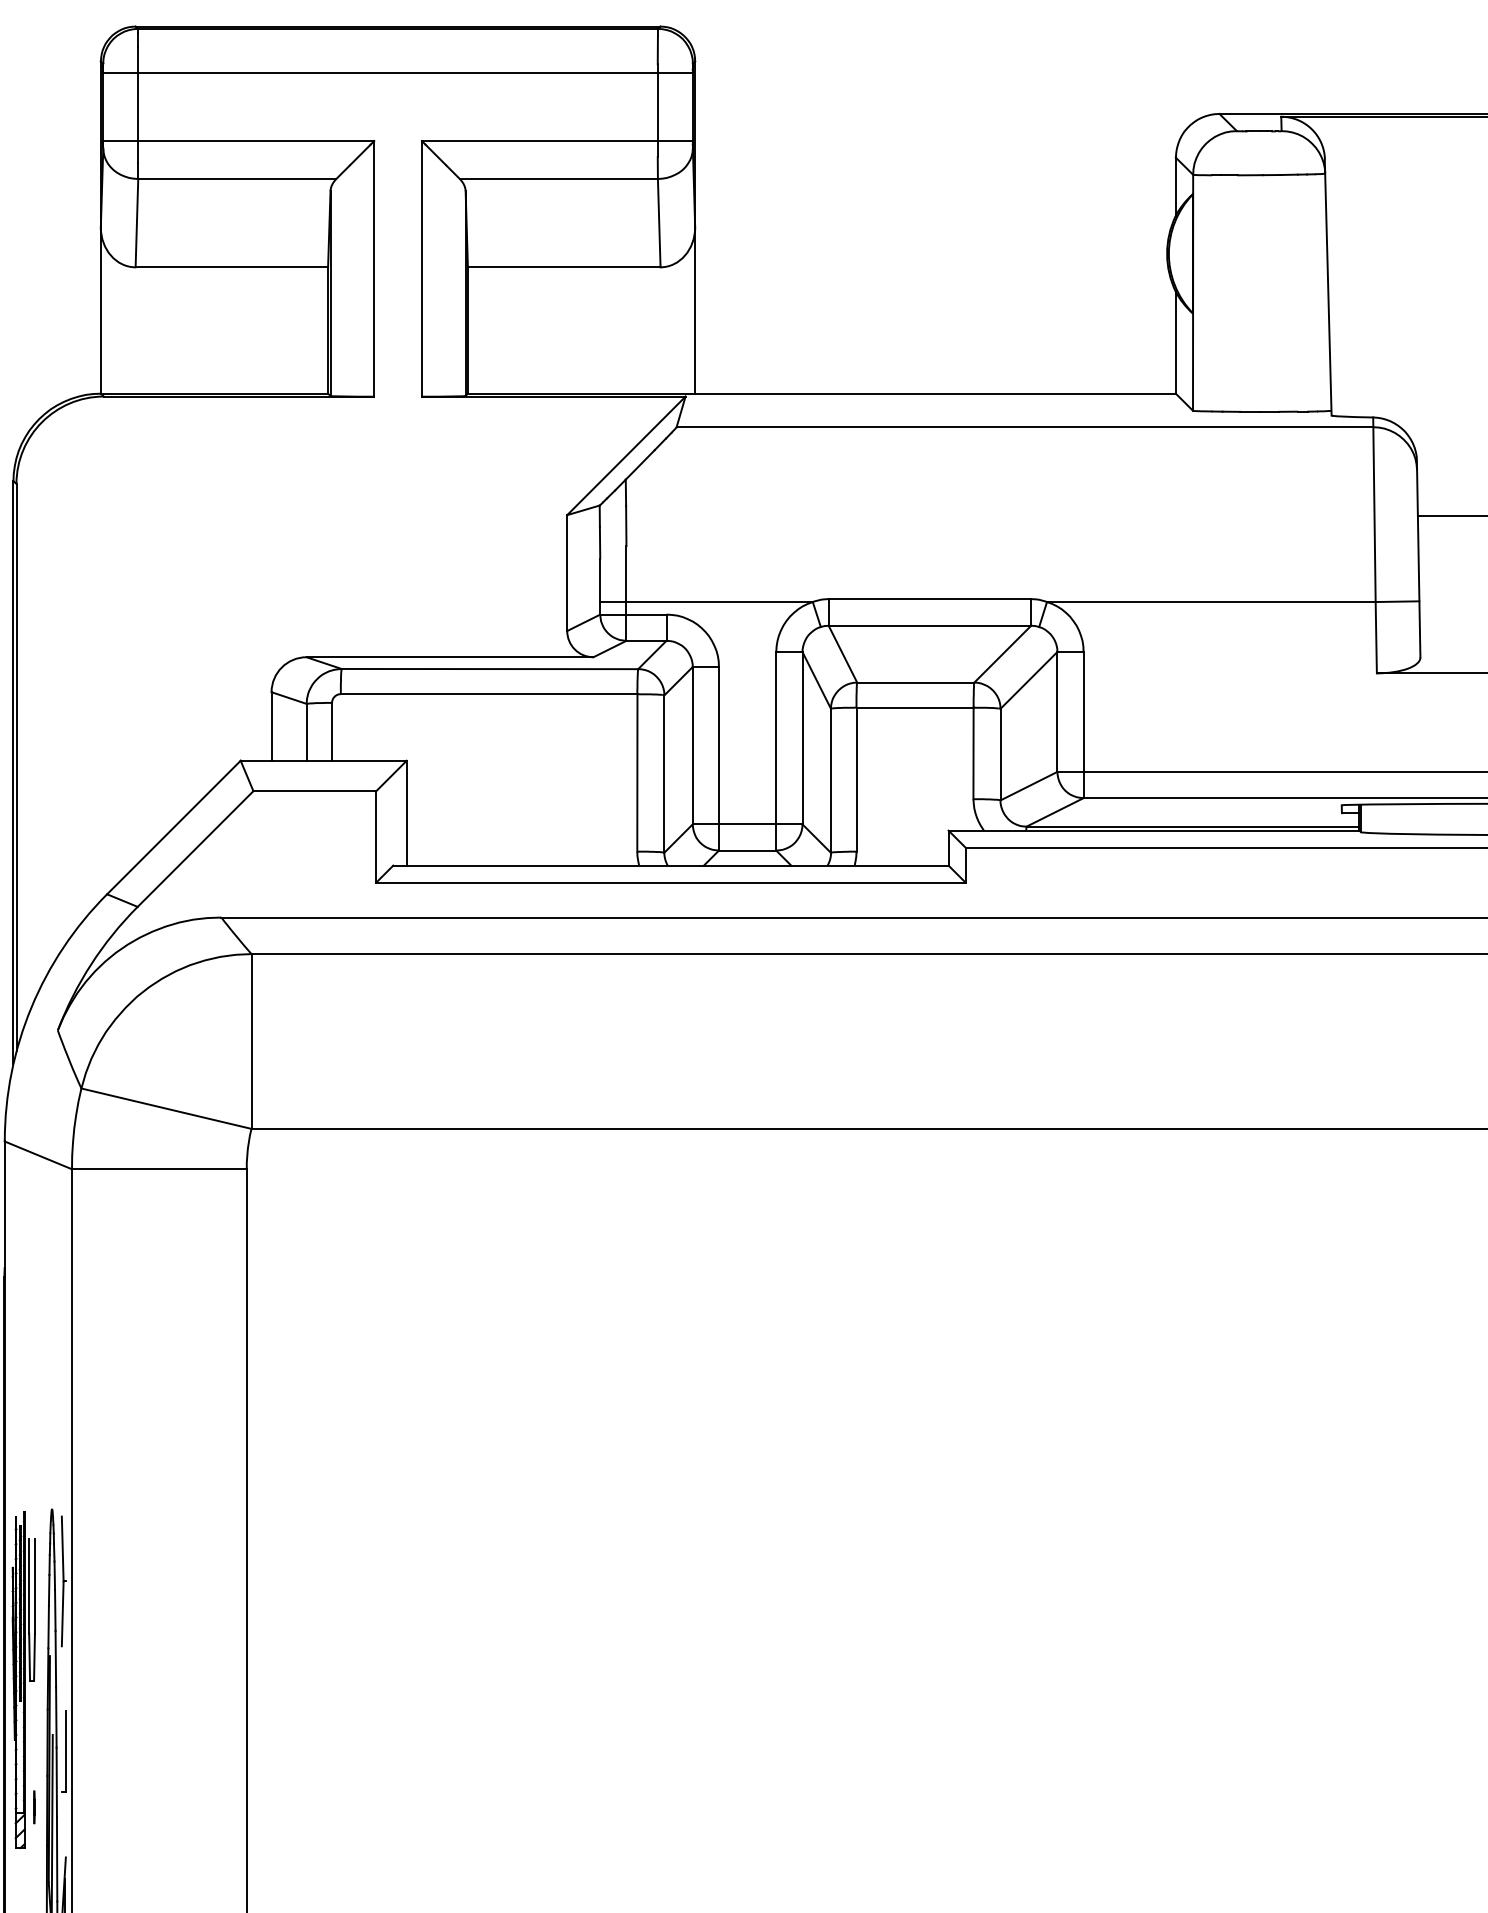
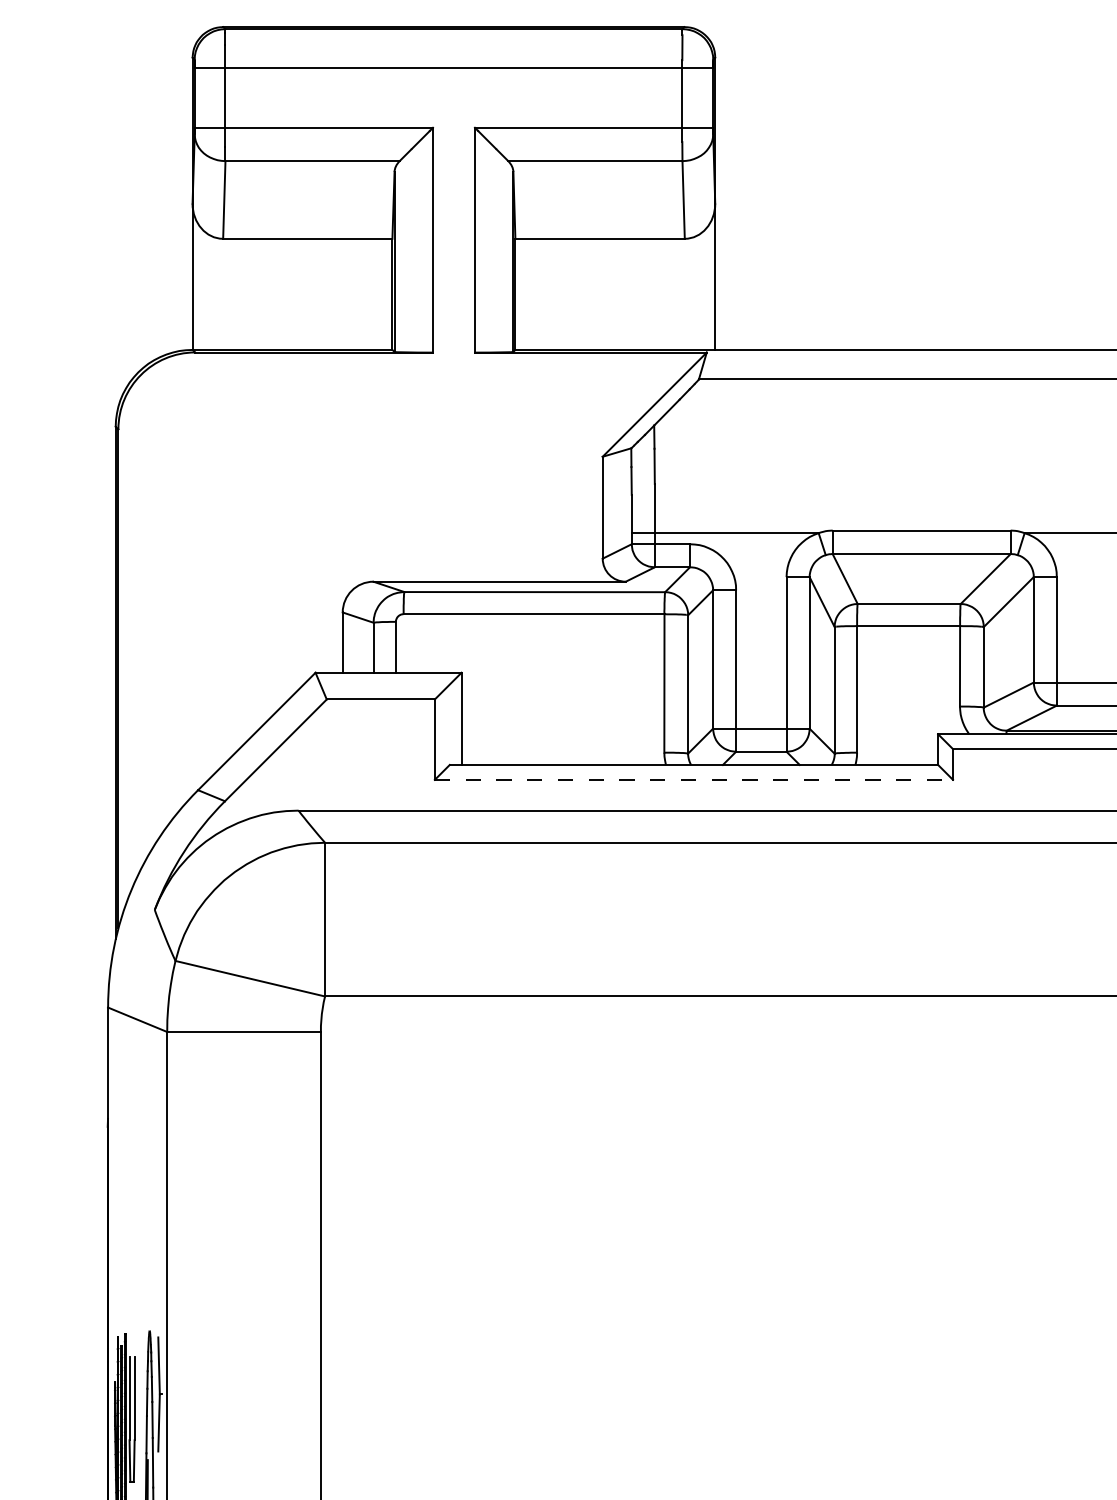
line: (670, 882) -> (693, 779), solid -> dashed

